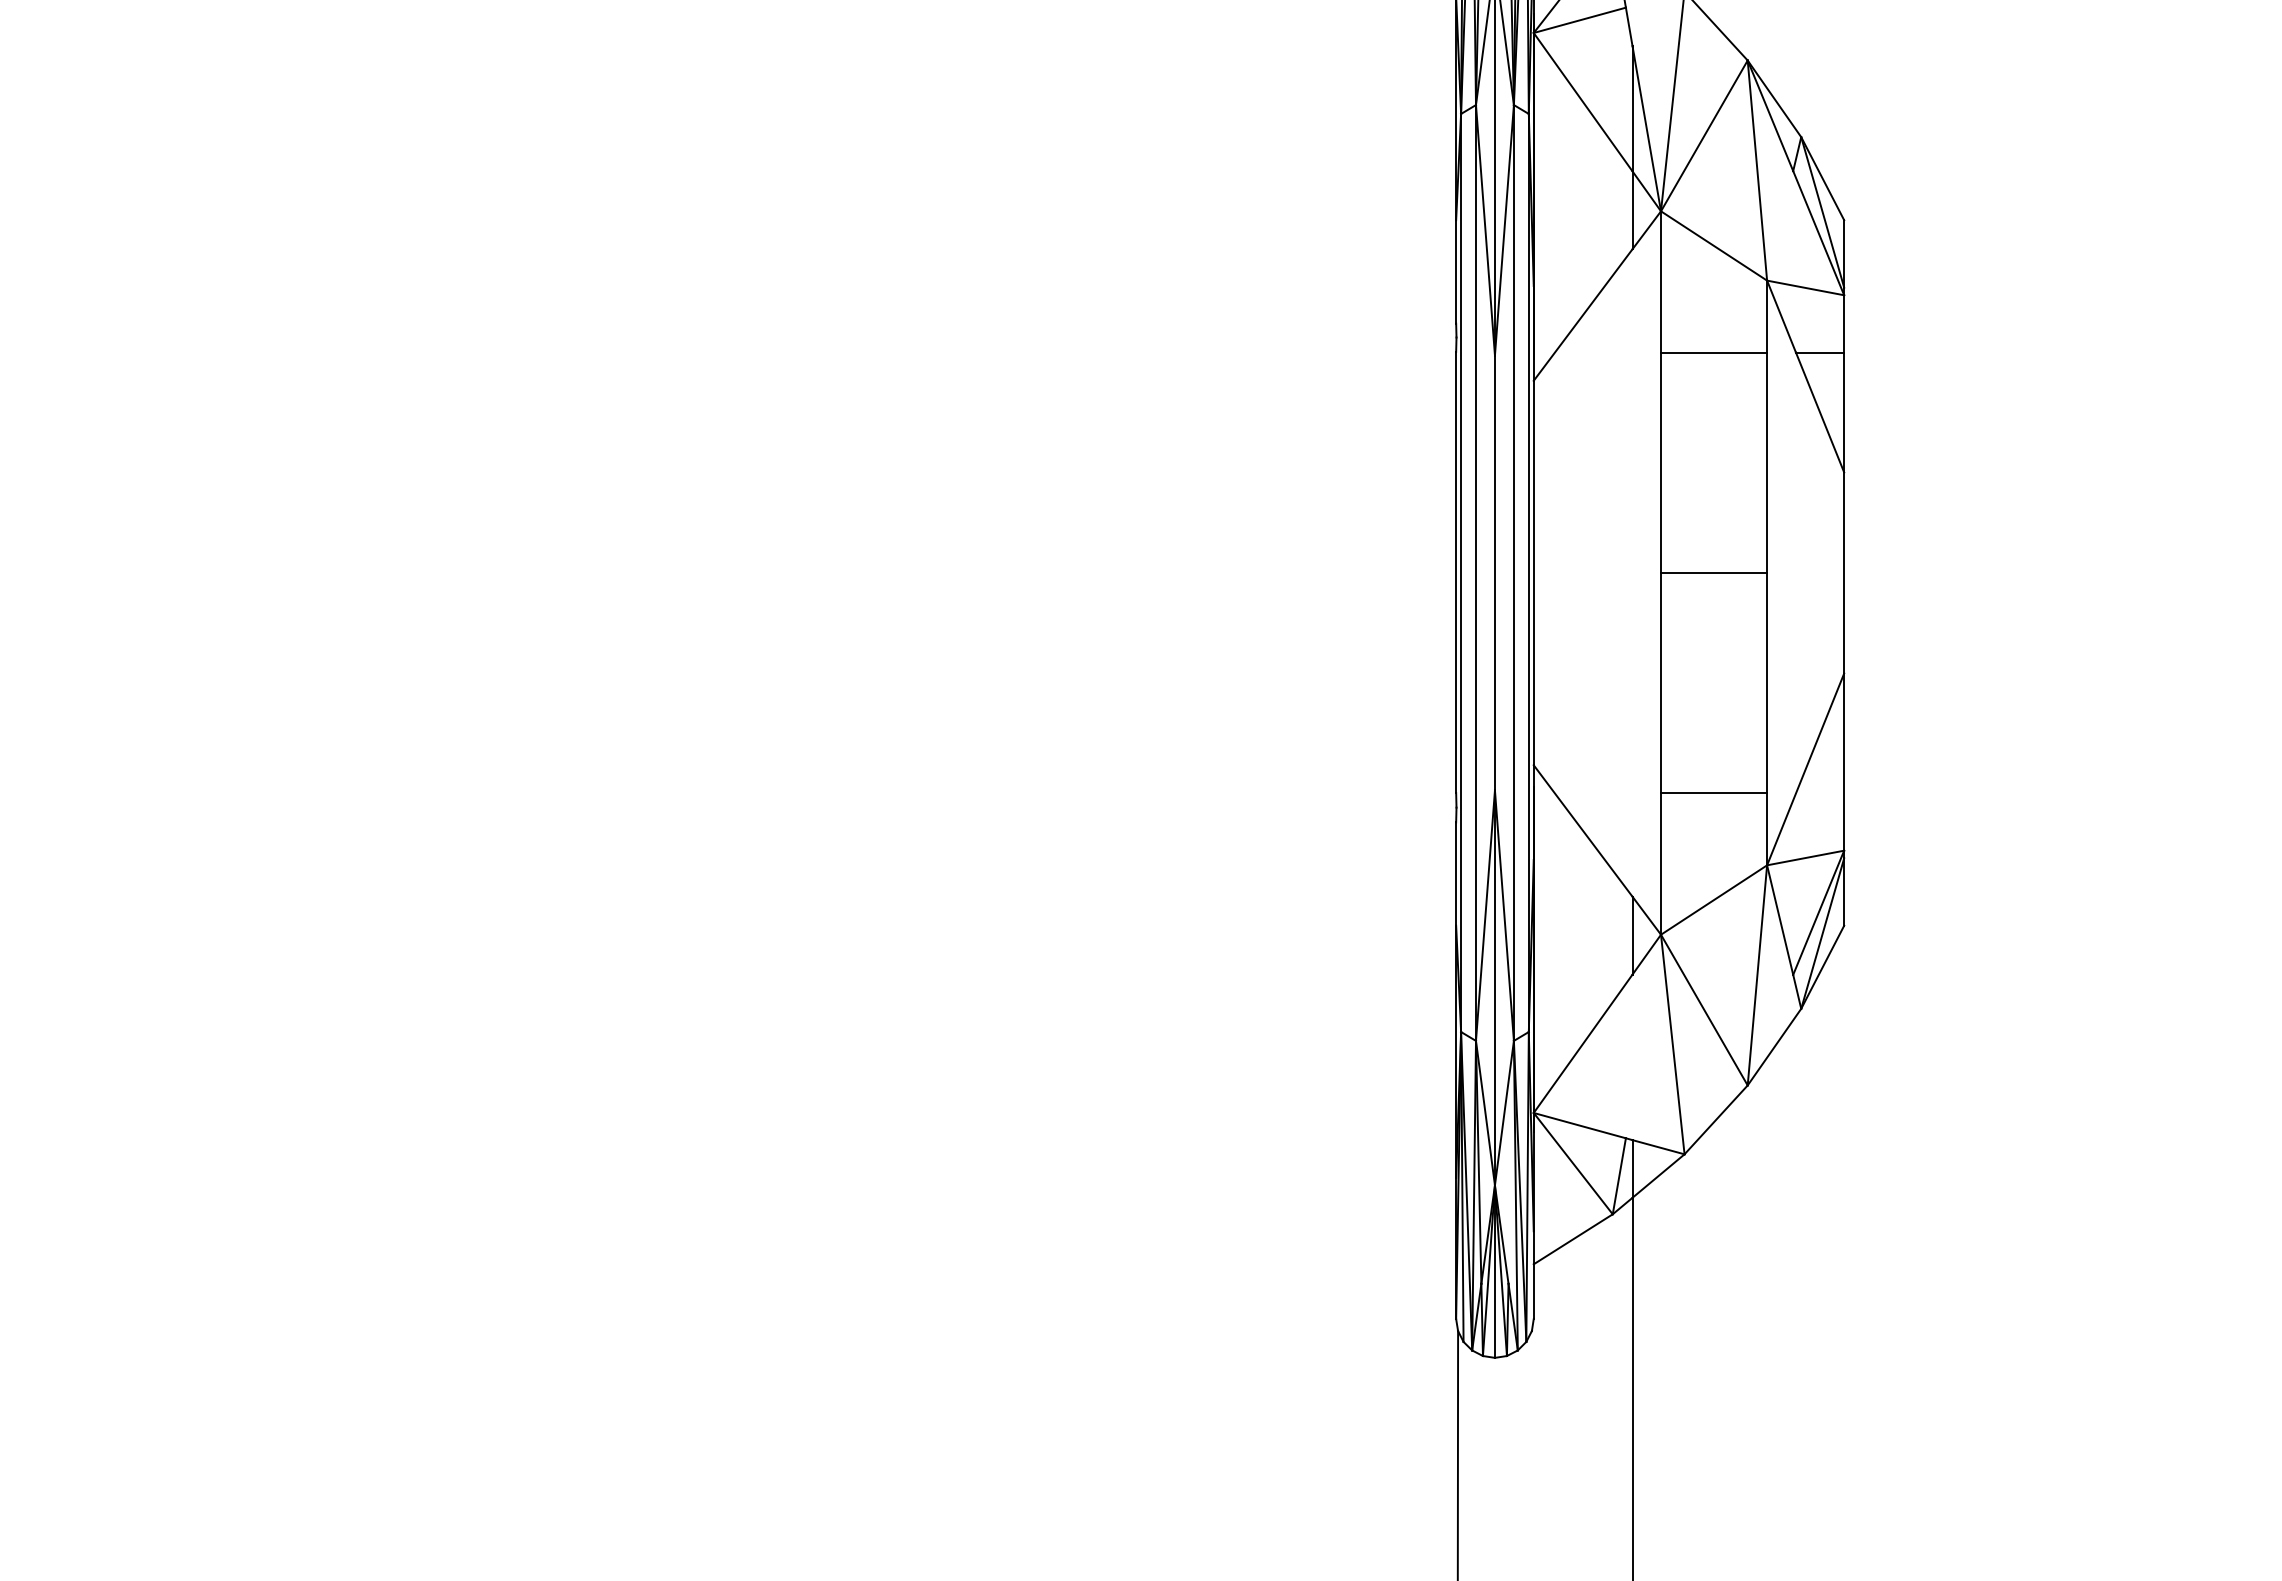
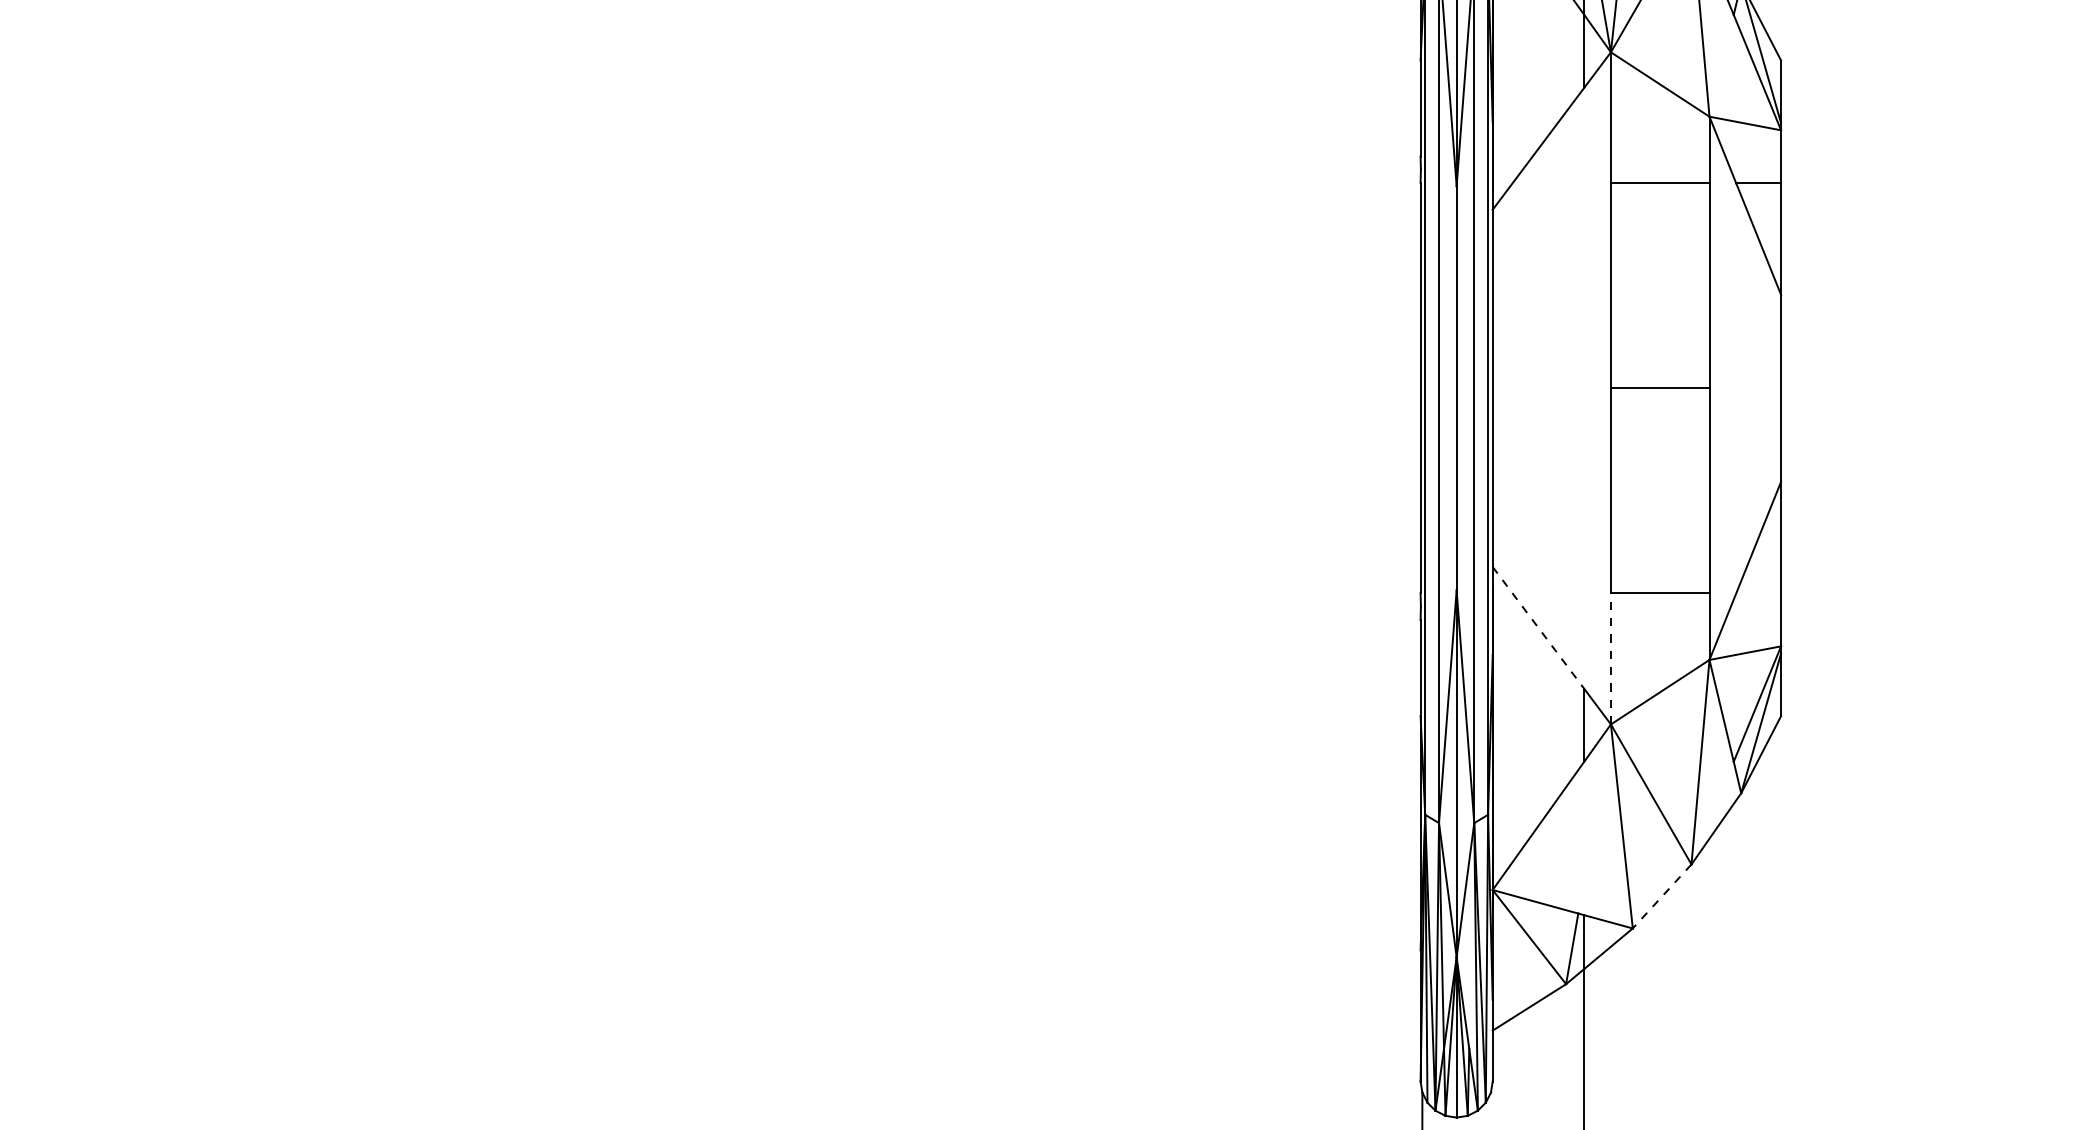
line: (1583, 831) -> (1538, 628), solid -> dashed
line: (1661, 864) -> (1611, 659), solid -> dashed
line: (1716, 1119) -> (1662, 896), solid -> dashed

